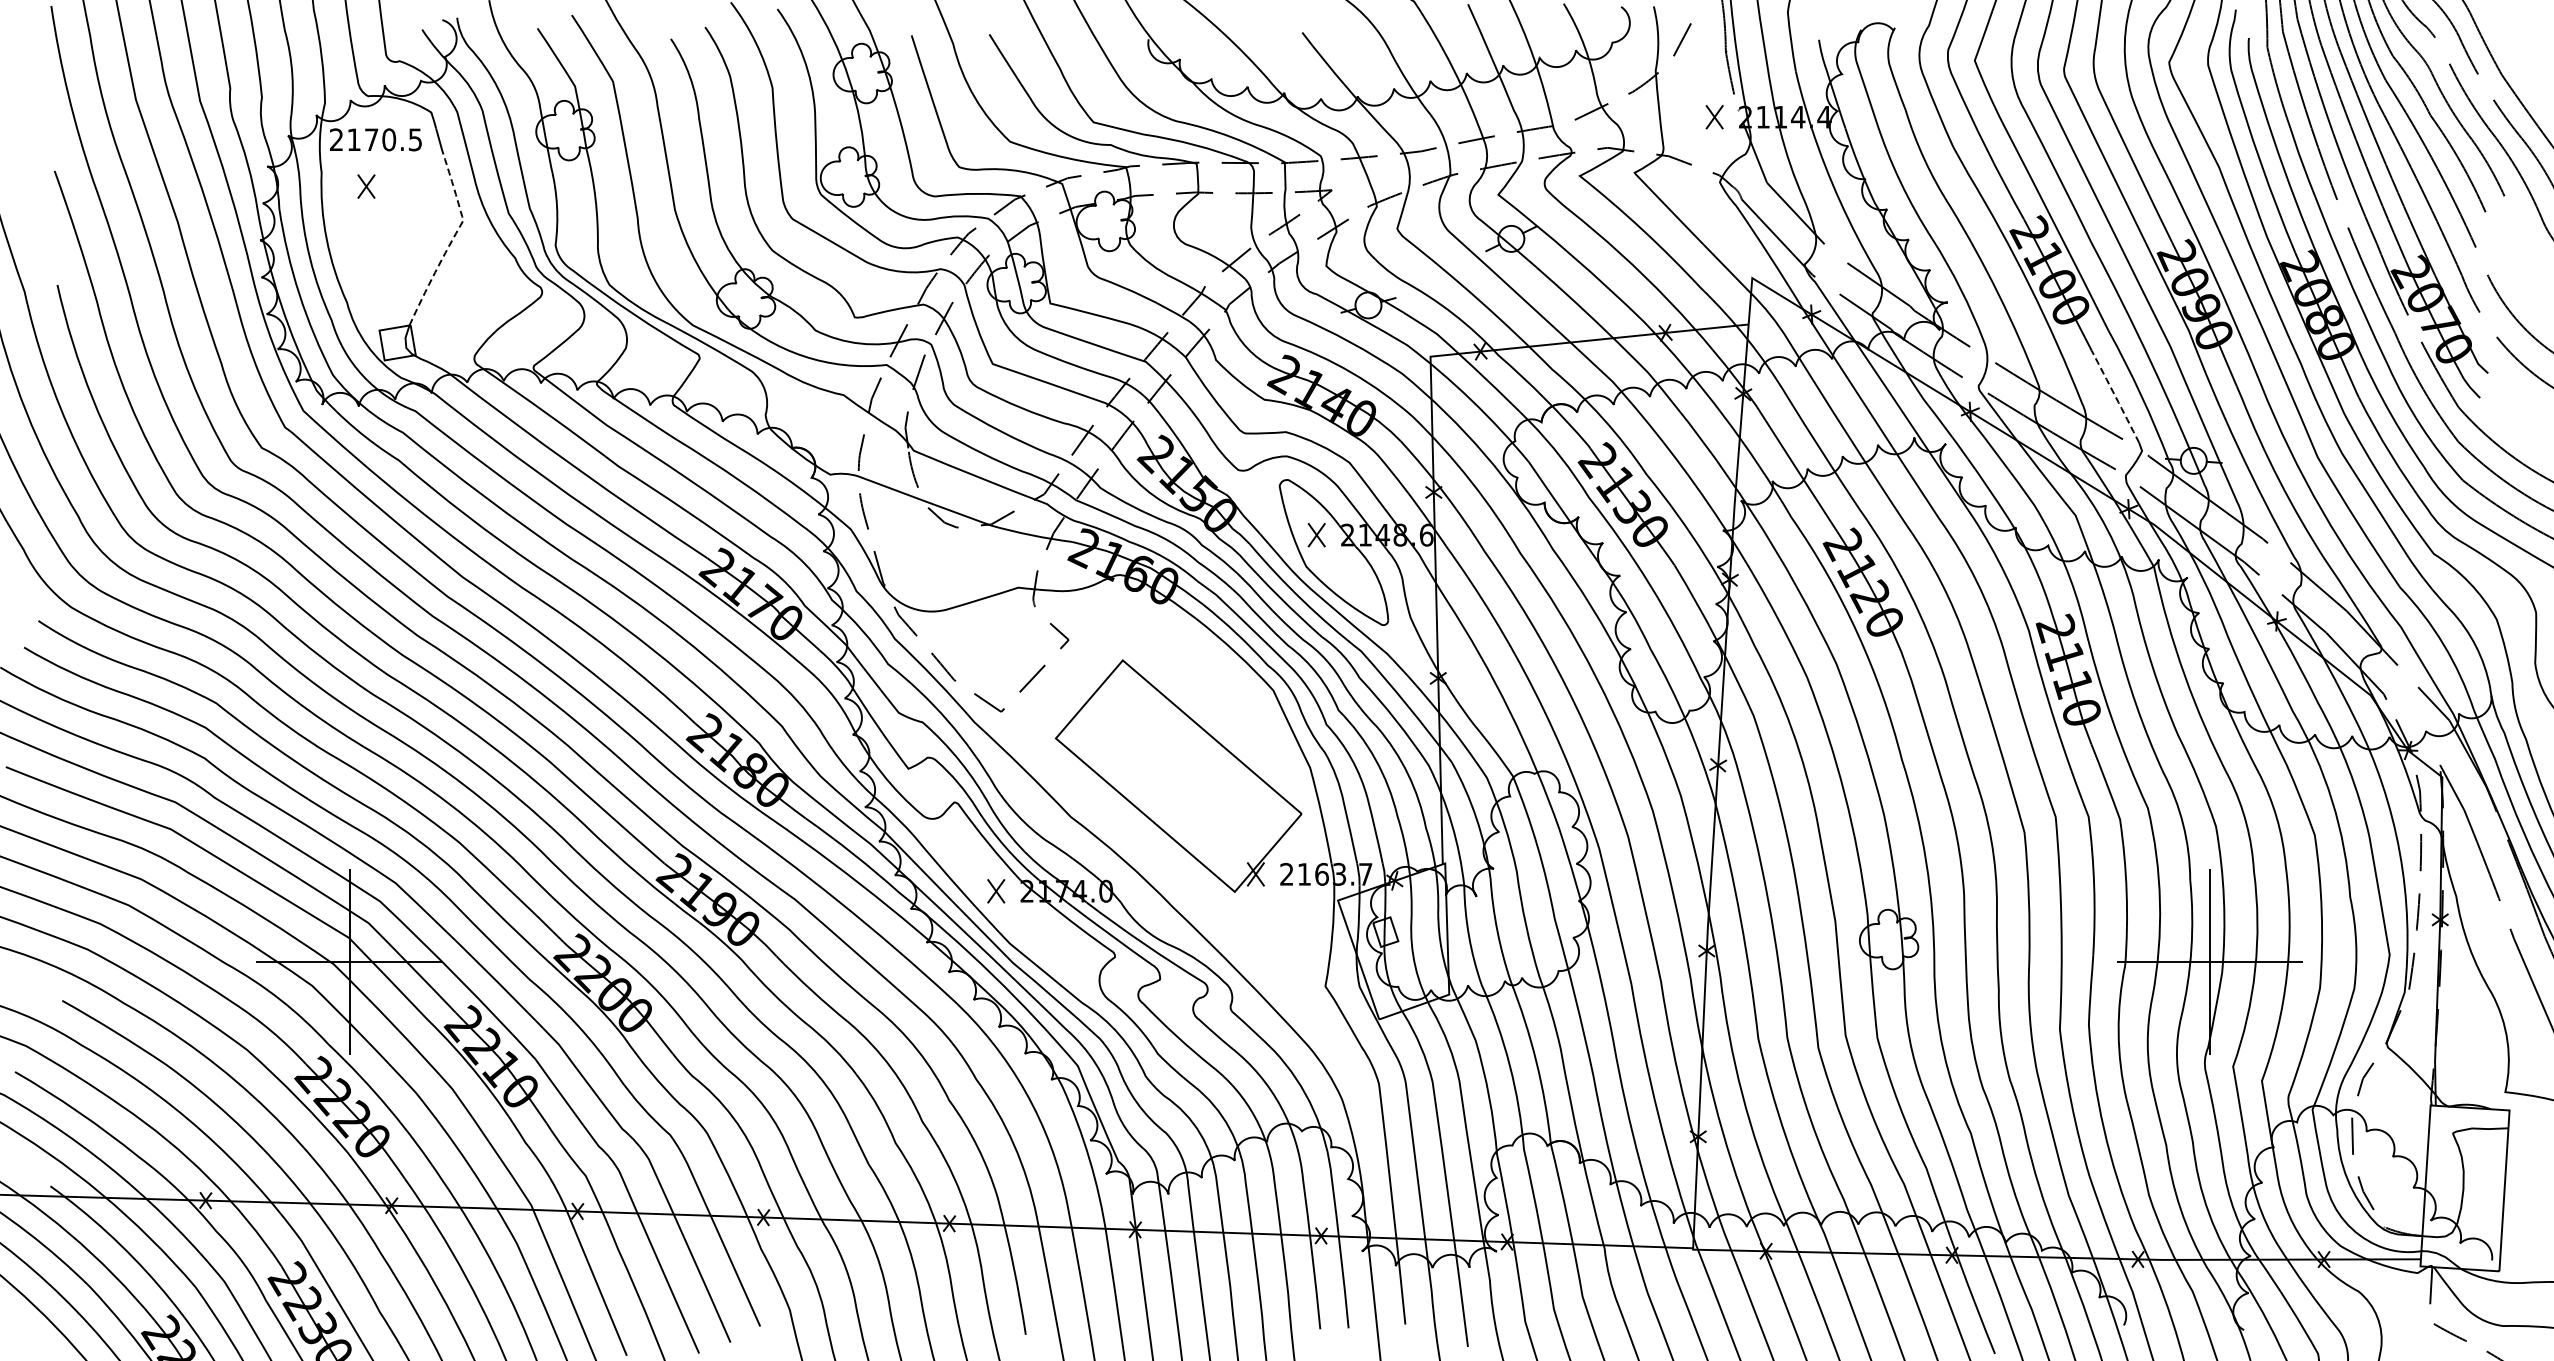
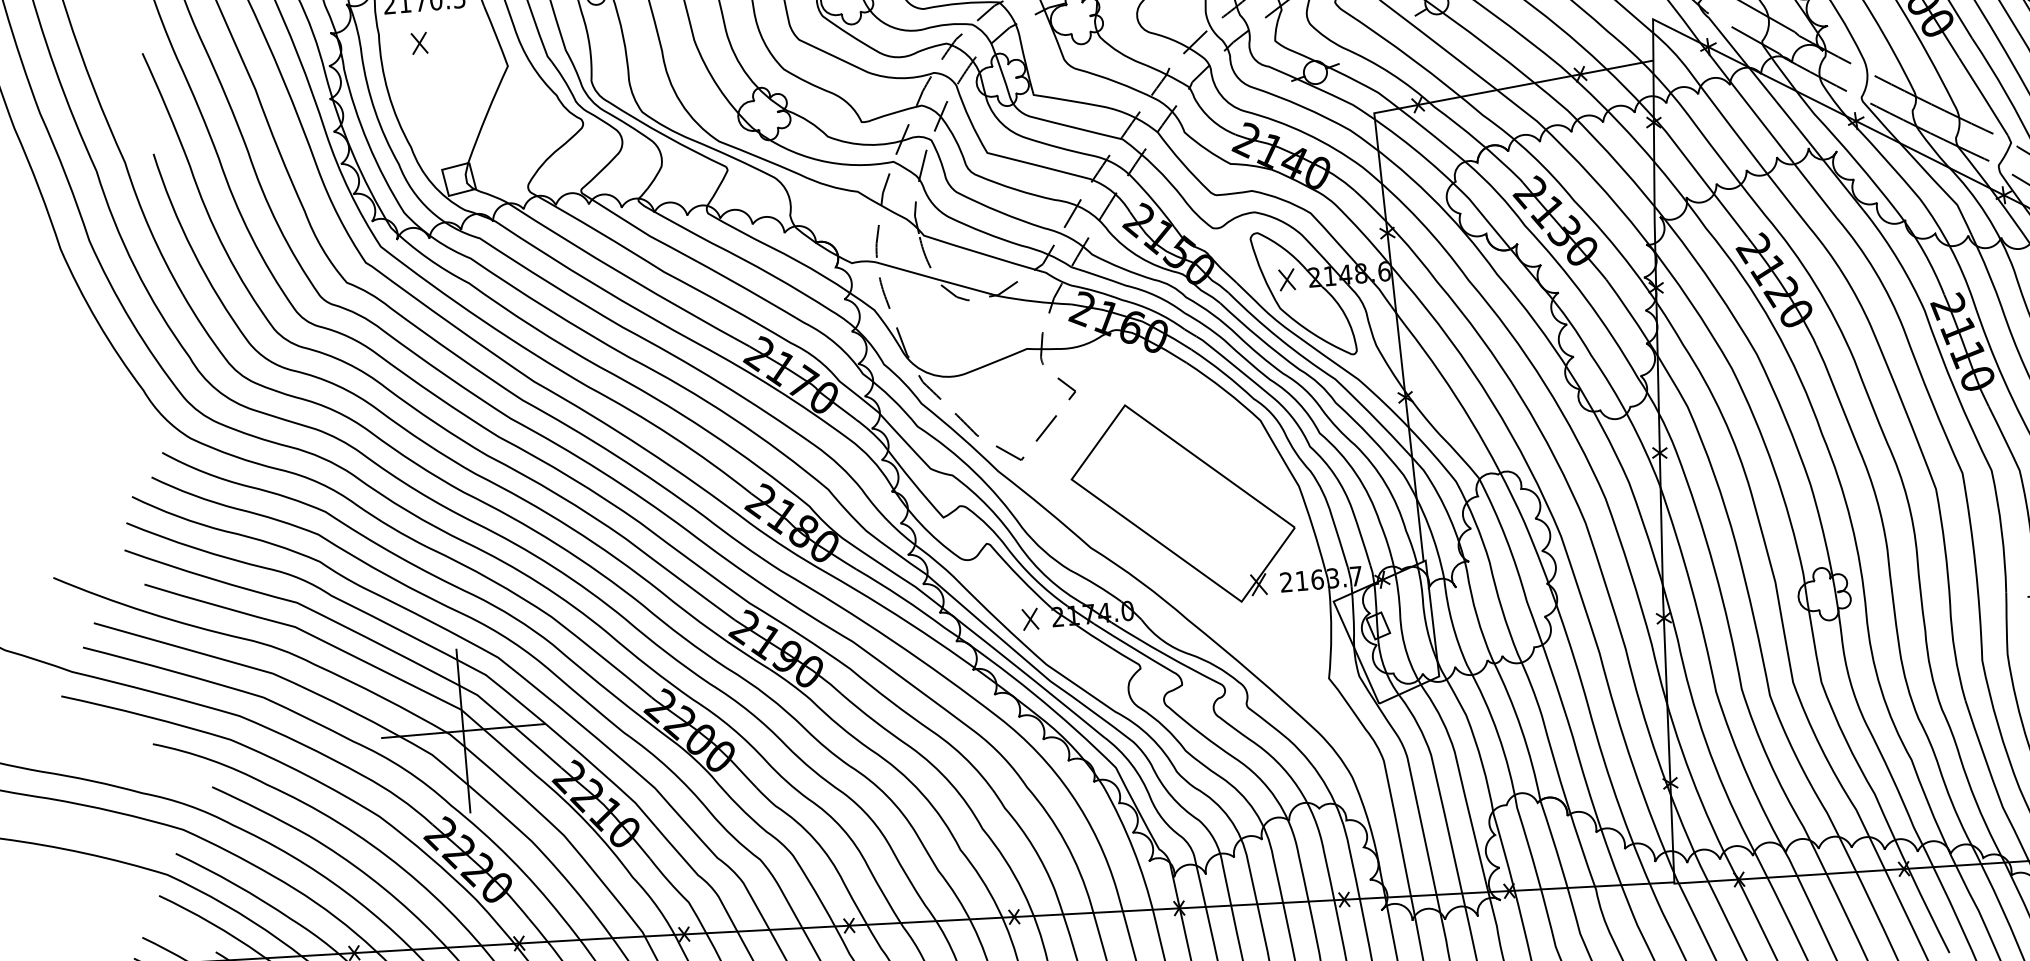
line: (453, 238) -> (500, 82), dashed -> solid
line: (2115, 396) -> (1983, 96), dashed -> solid

